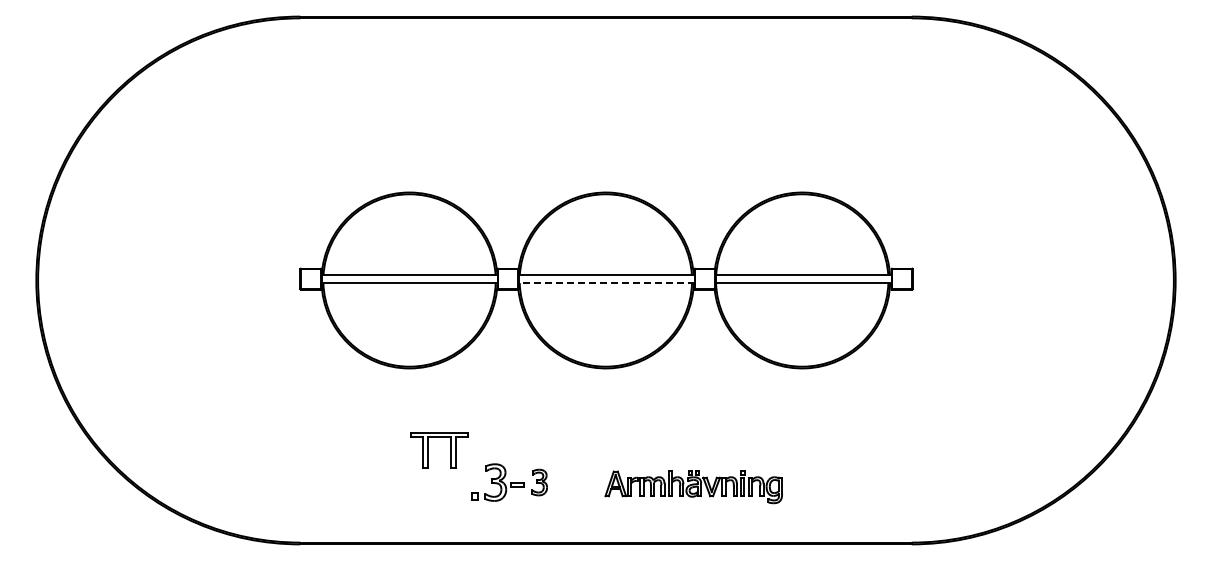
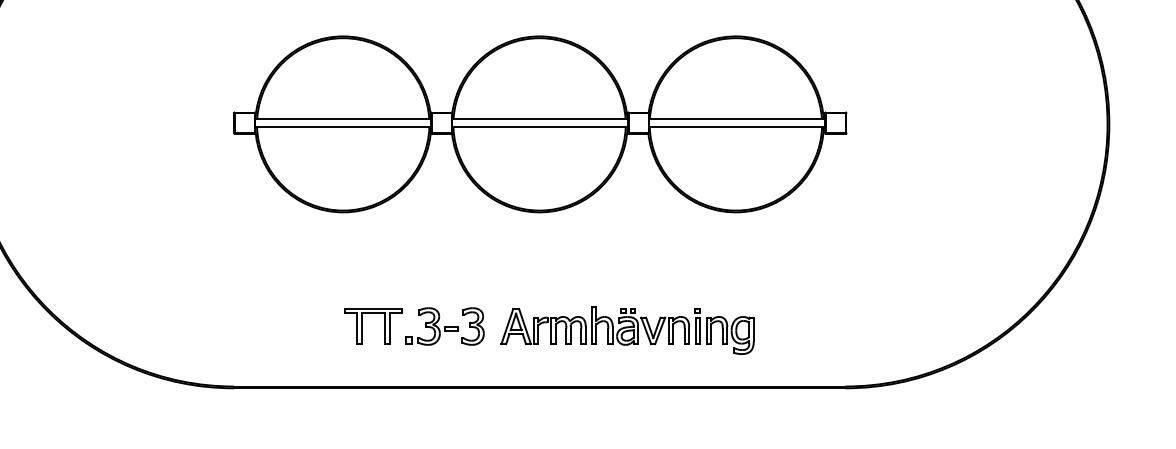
line: (606, 283) -> (540, 127), dashed -> solid
part: (428, 450) -> (362, 326), moved
part: (539, 482) -> (473, 326), size x1.43
part: (693, 486) -> (627, 330), size x1.43

